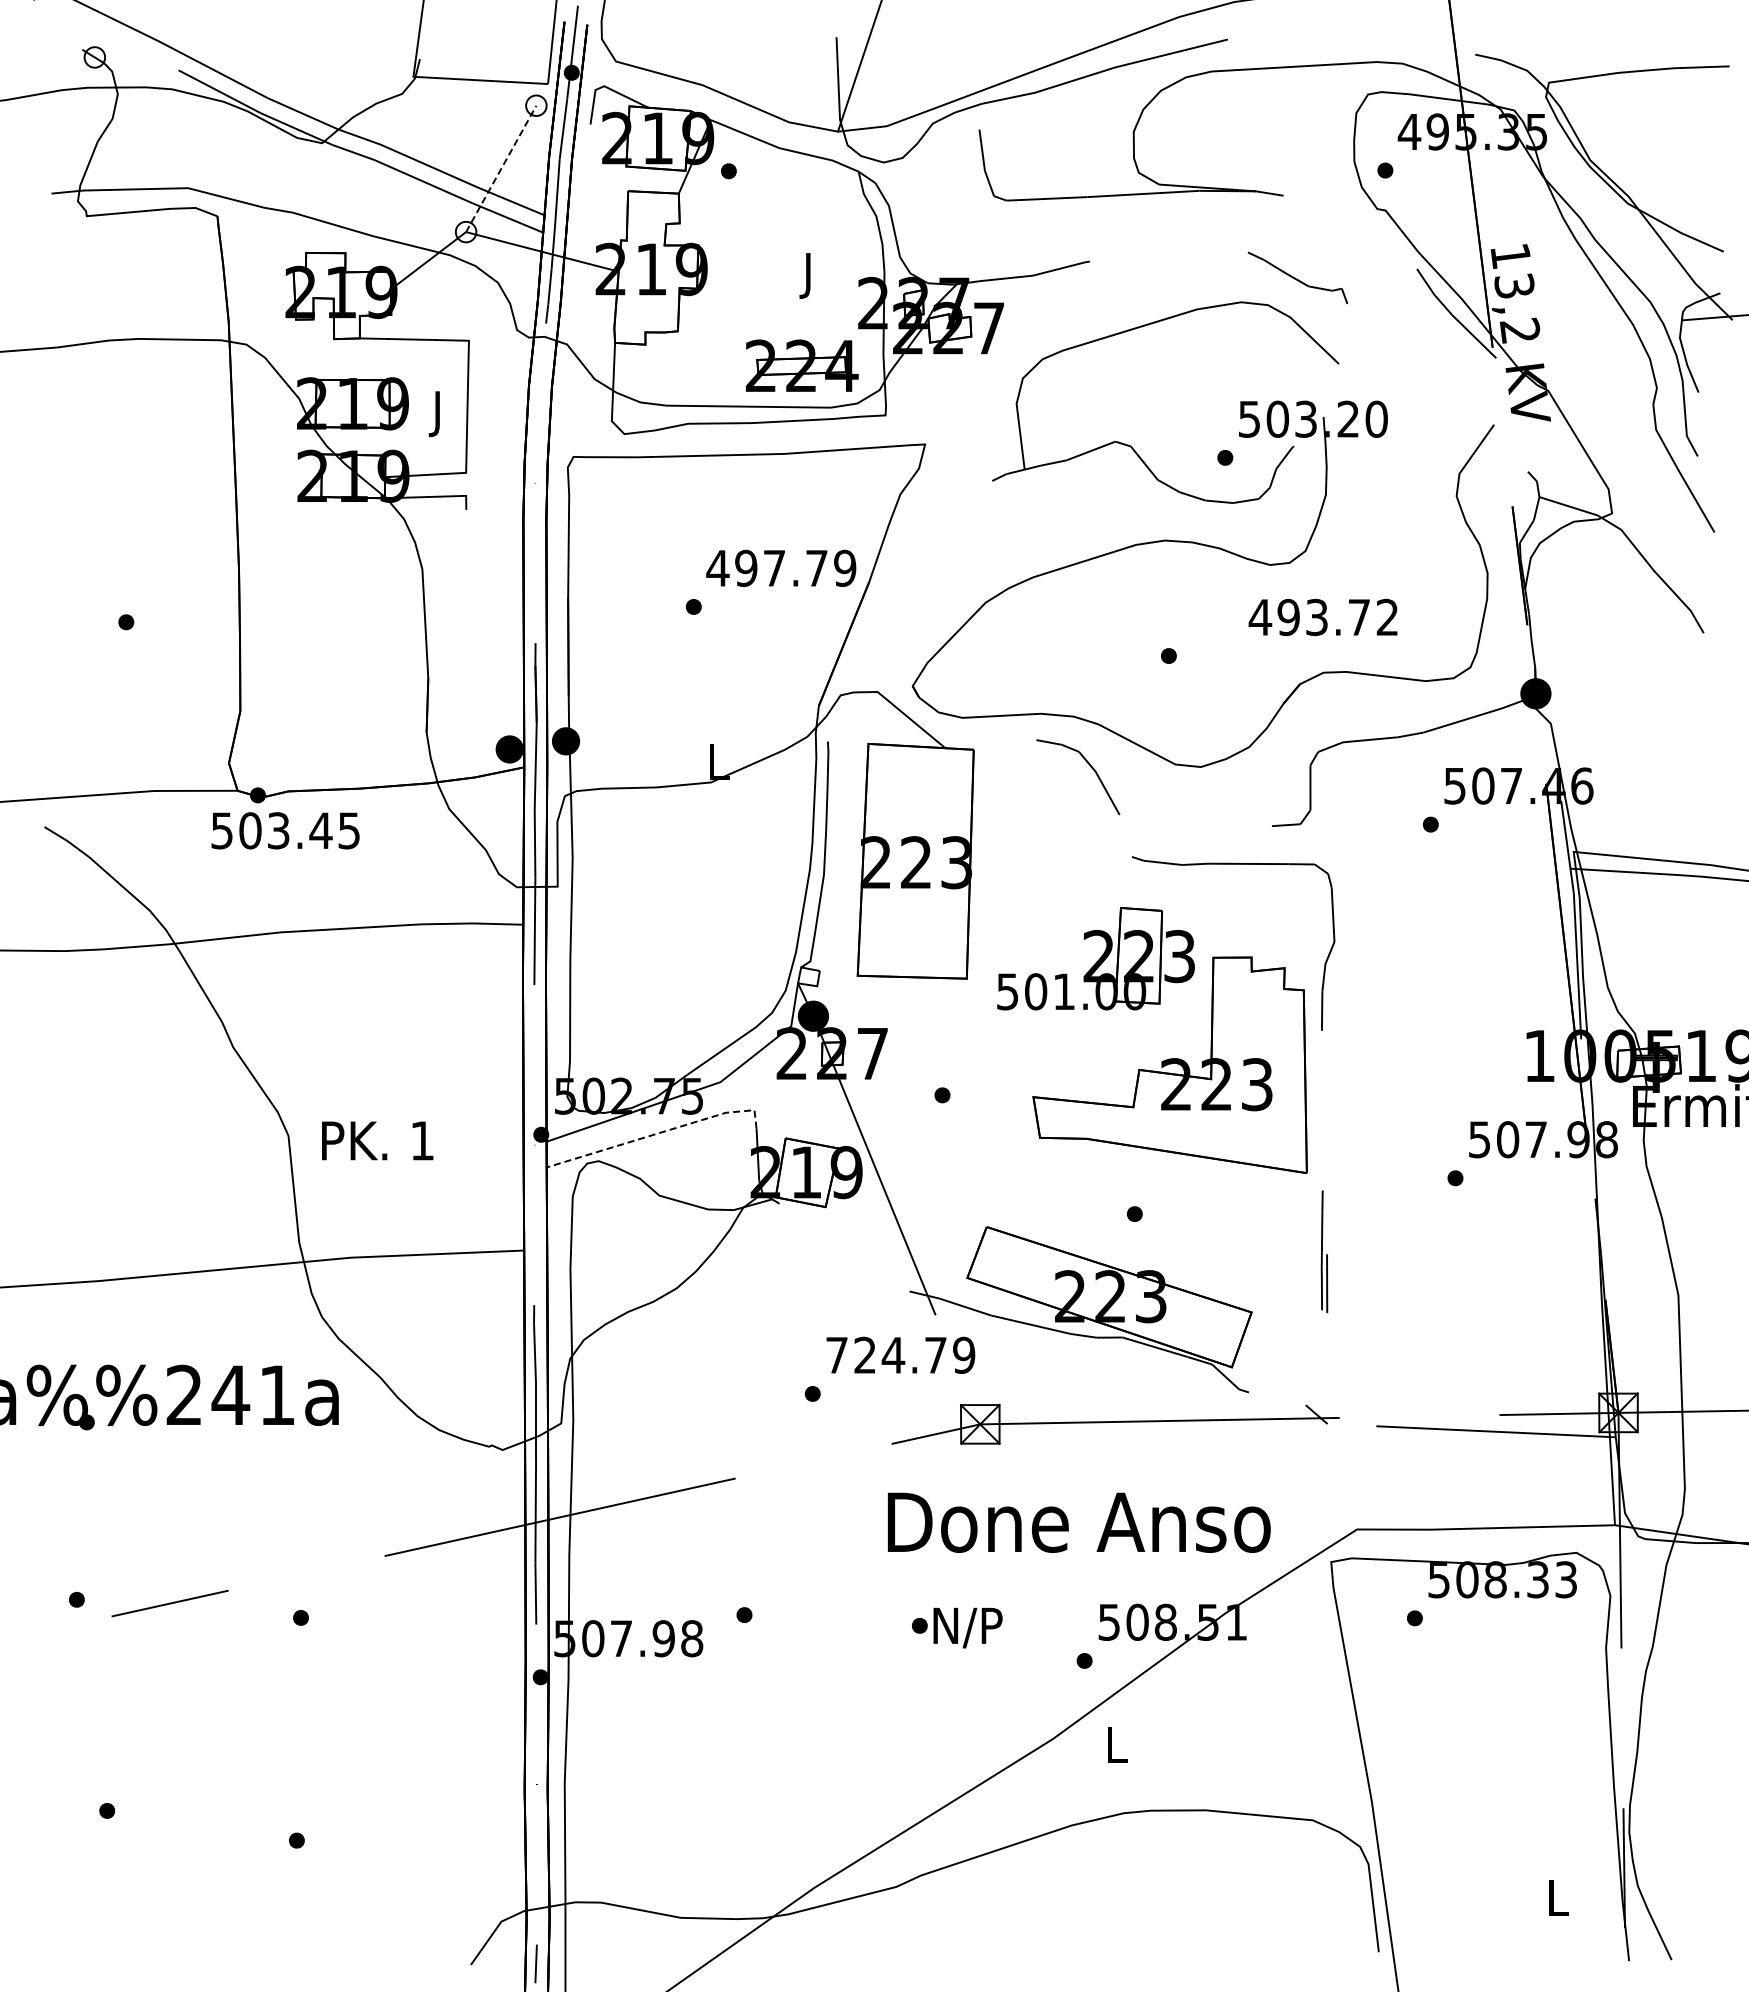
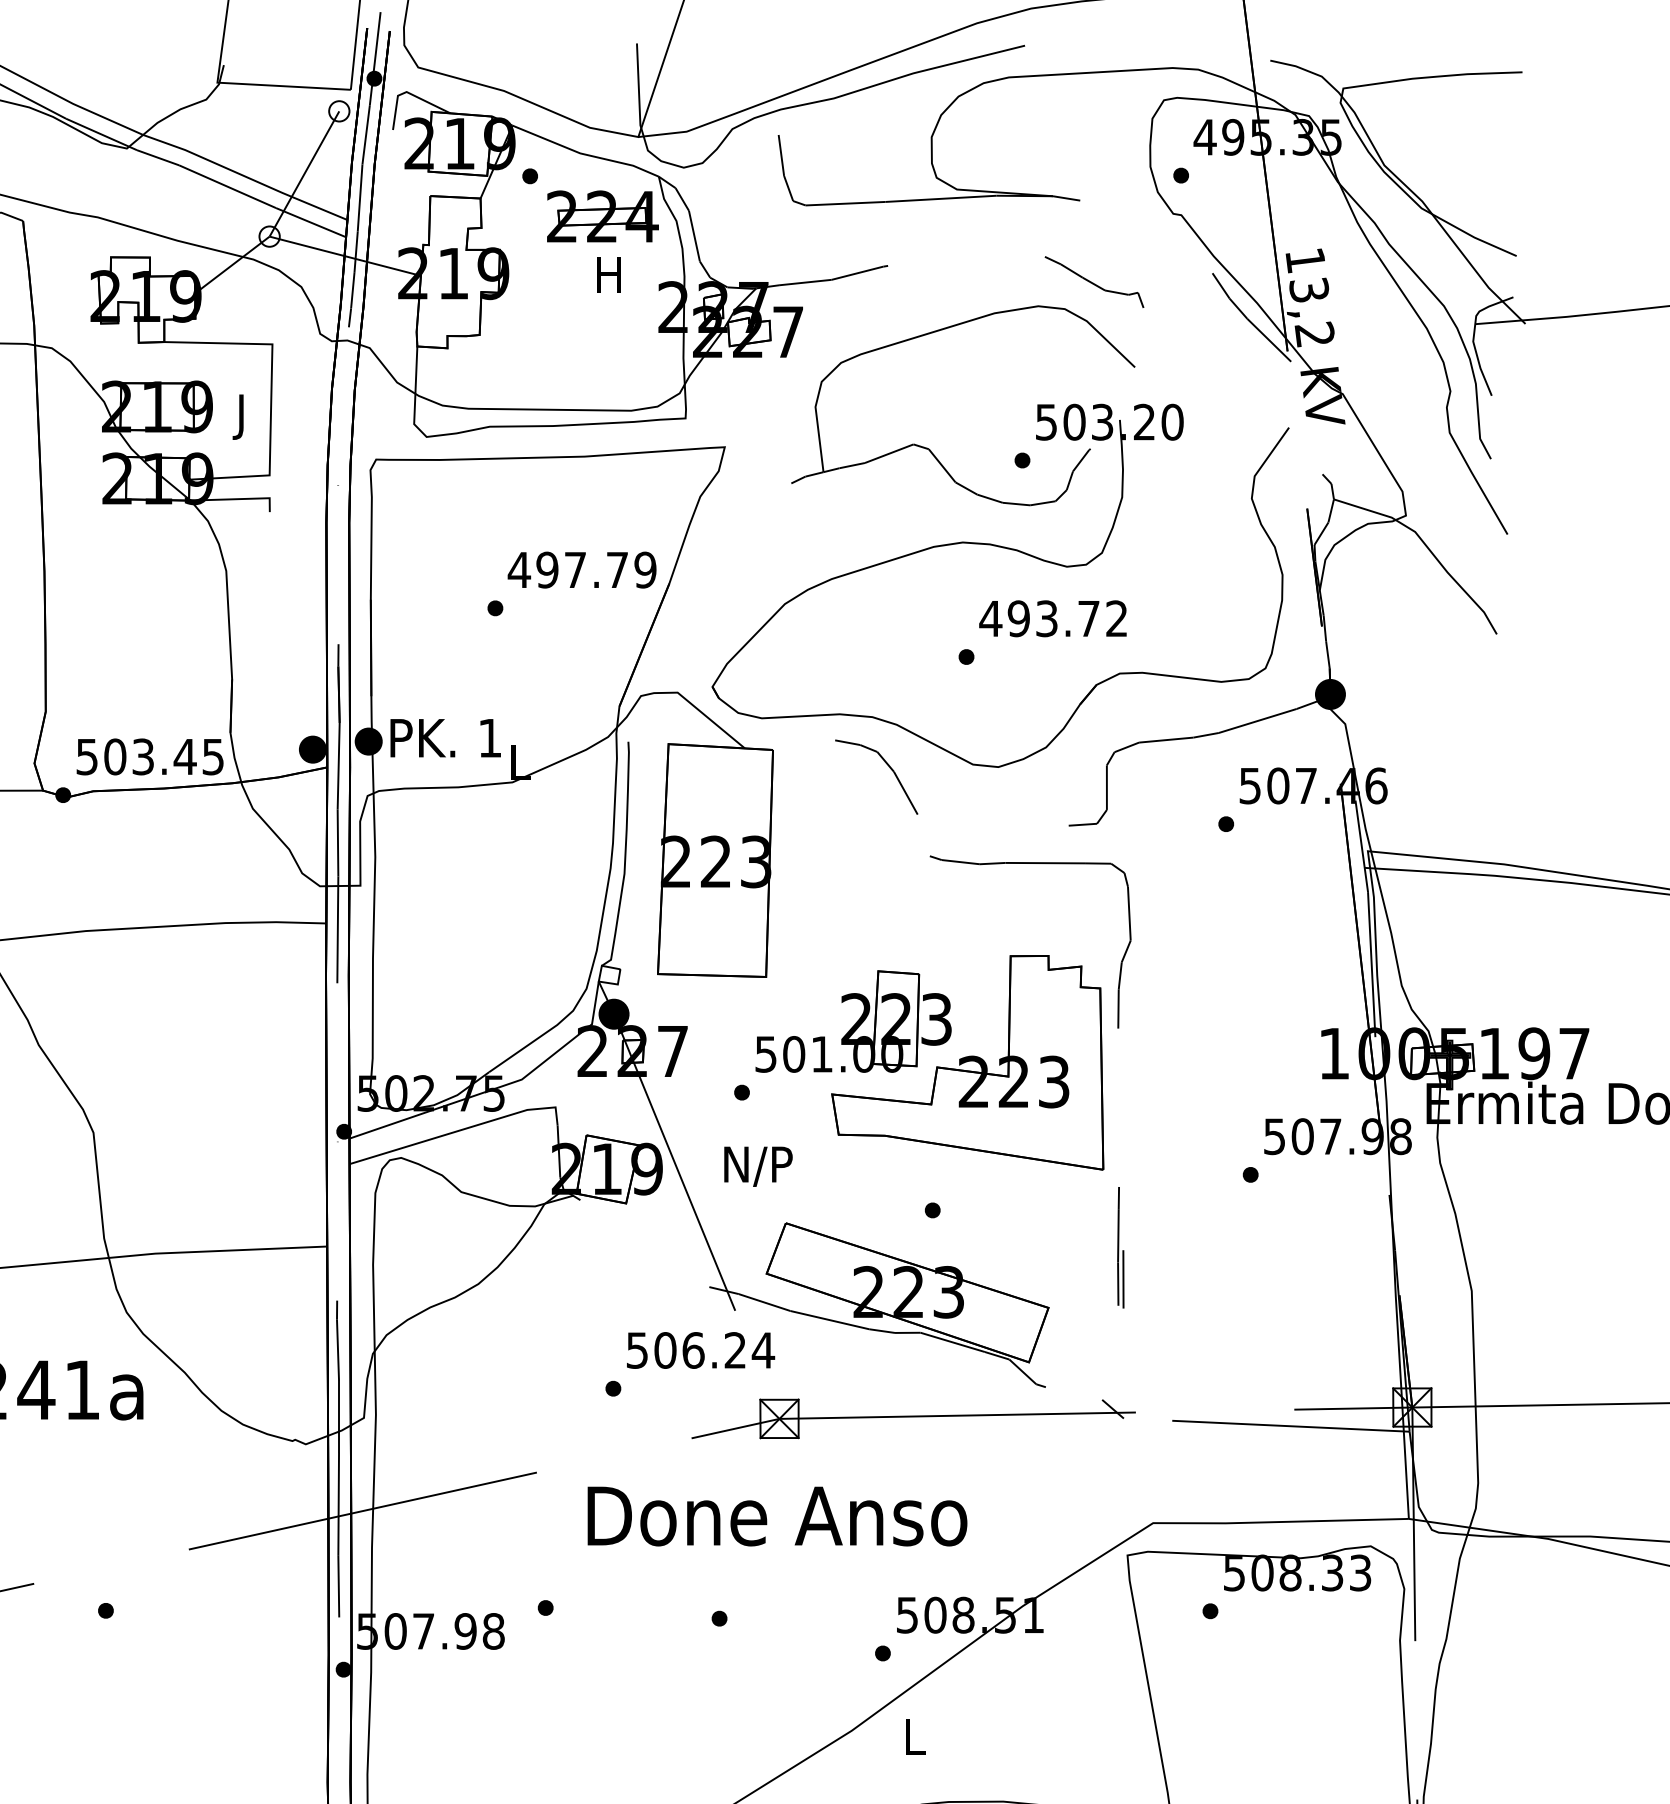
line: (501, 168) -> (304, 173), dashed -> solid
text: (808, 275) -> (609, 279), J -> H
part: (801, 365) -> (602, 216), moved
text: (1322, 617) -> (1052, 618), moved
text: (285, 830) -> (150, 756), moved
part: (1095, 958) -> (853, 1021), moved
line: (660, 1132) -> (462, 1129), dashed -> solid
text: (377, 1140) -> (445, 737), moved
text: (900, 1354) -> (700, 1349), 724.79 -> 506.24
text: (1079, 1522) -> (777, 1516), moved
text: (967, 1628) -> (757, 1167), moved

